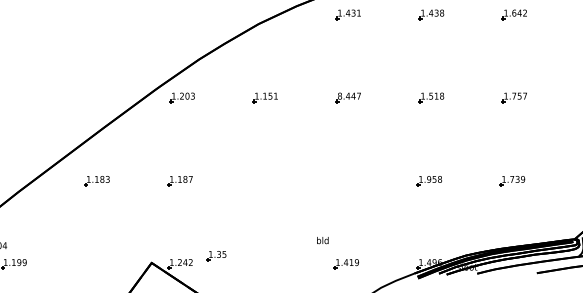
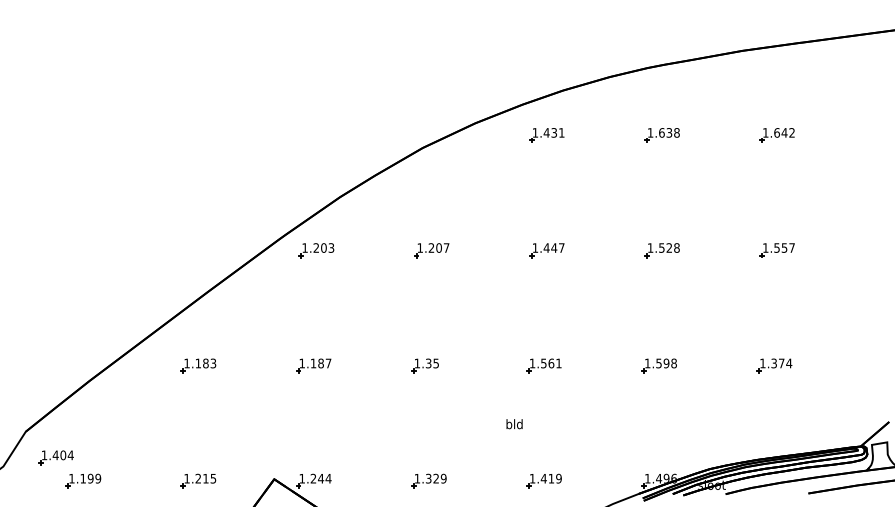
text: (430, 12) -> (661, 132), 1.438 -> 1.638
text: (270, 95) -> (438, 247), 1.151 -> 1.207
text: (340, 95) -> (535, 247), 8.447 -> 1.447
text: (435, 95) -> (668, 247), 1.518 -> 1.528
text: (513, 95) -> (776, 247), 1.757 -> 1.557
text: (431, 179) -> (662, 363), 1.958 -> 1.598
text: (517, 179) -> (781, 363), 1.739 -> 1.374
part: (345, 180) -> (543, 365), added
text: (322, 240) -> (514, 424), moved
part: (216, 255) -> (424, 365), moved
text: (190, 262) -> (328, 478), 1.242 -> 1.244
part: (97, 263) -> (198, 480), added
part: (262, 263) -> (428, 480), added

